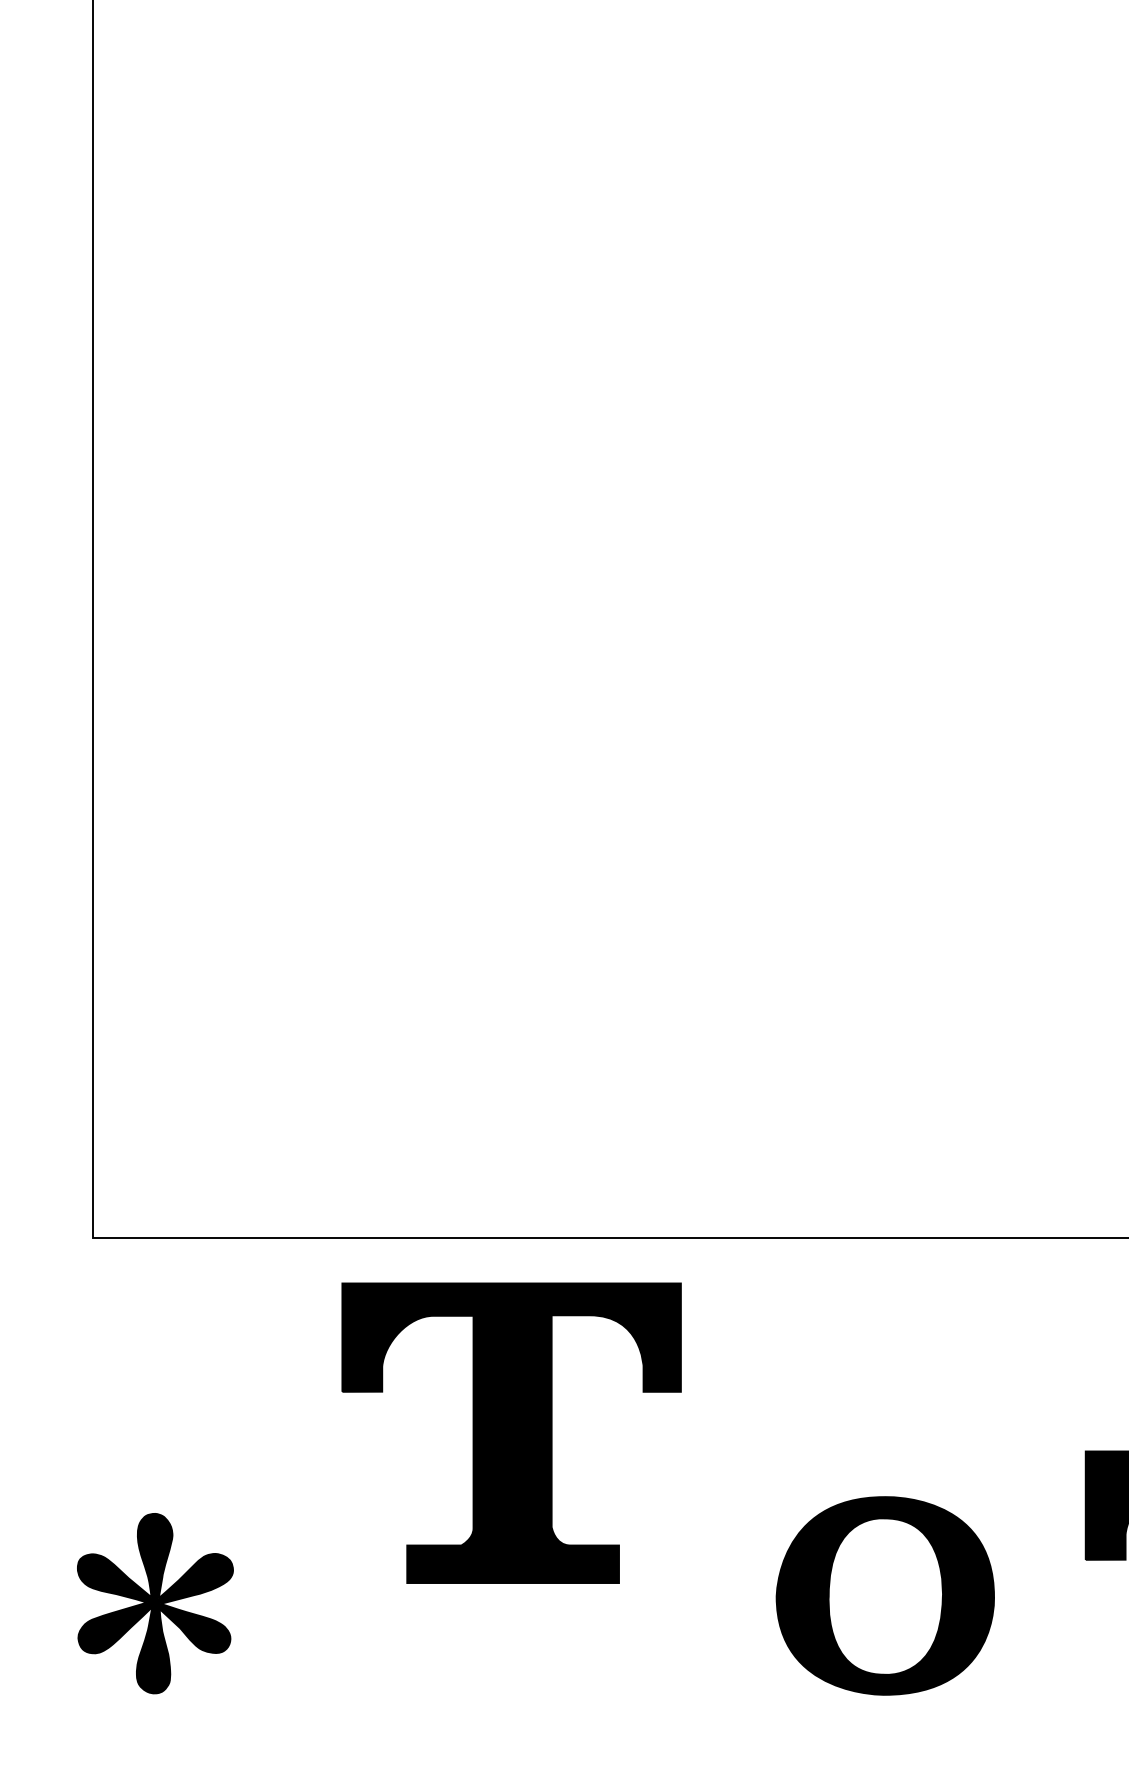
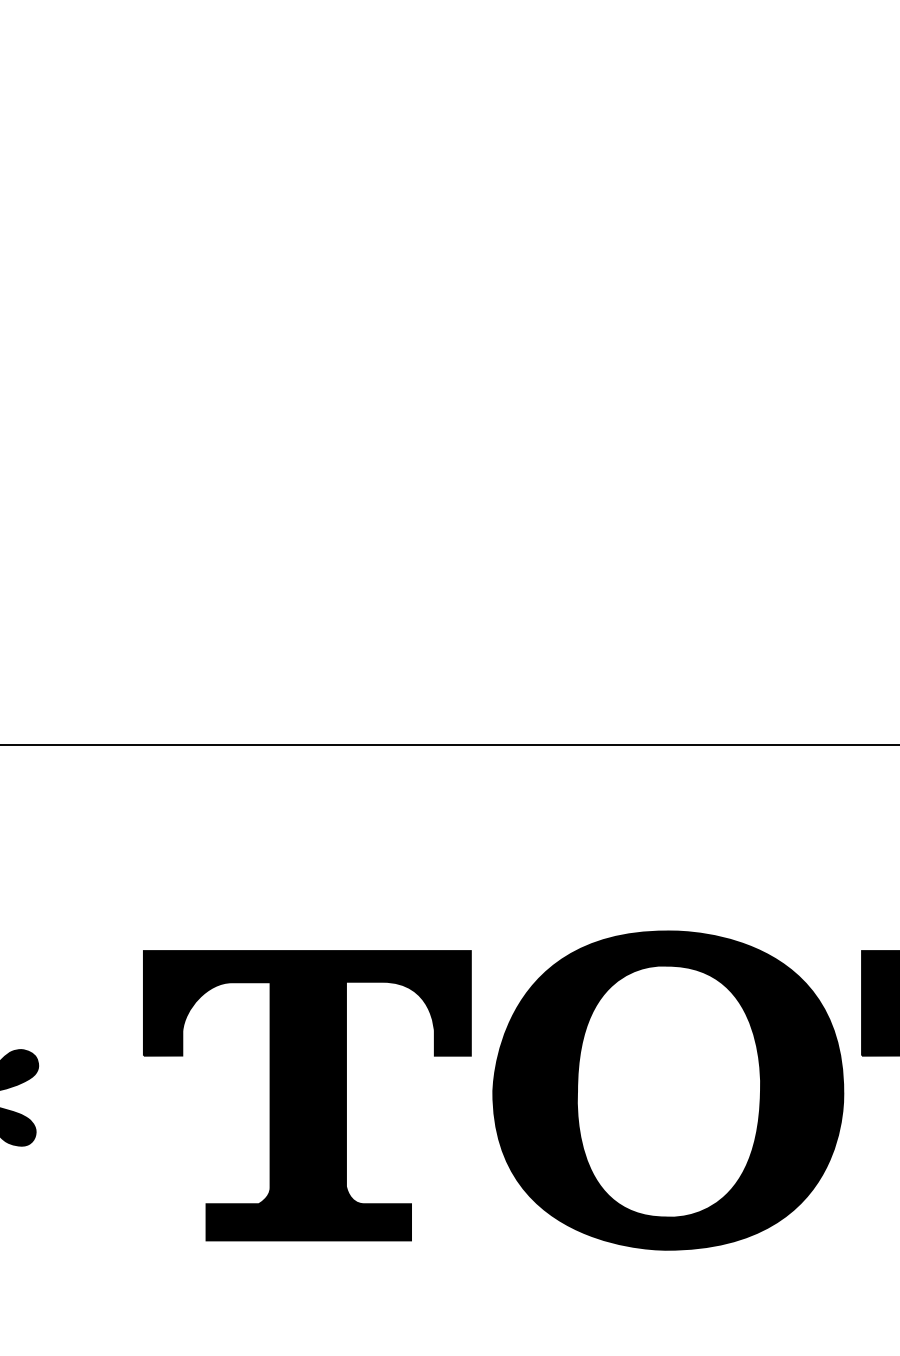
part: (511, 1432) -> (307, 1095), moved
part: (885, 1595) -> (668, 1090), size x1.67

